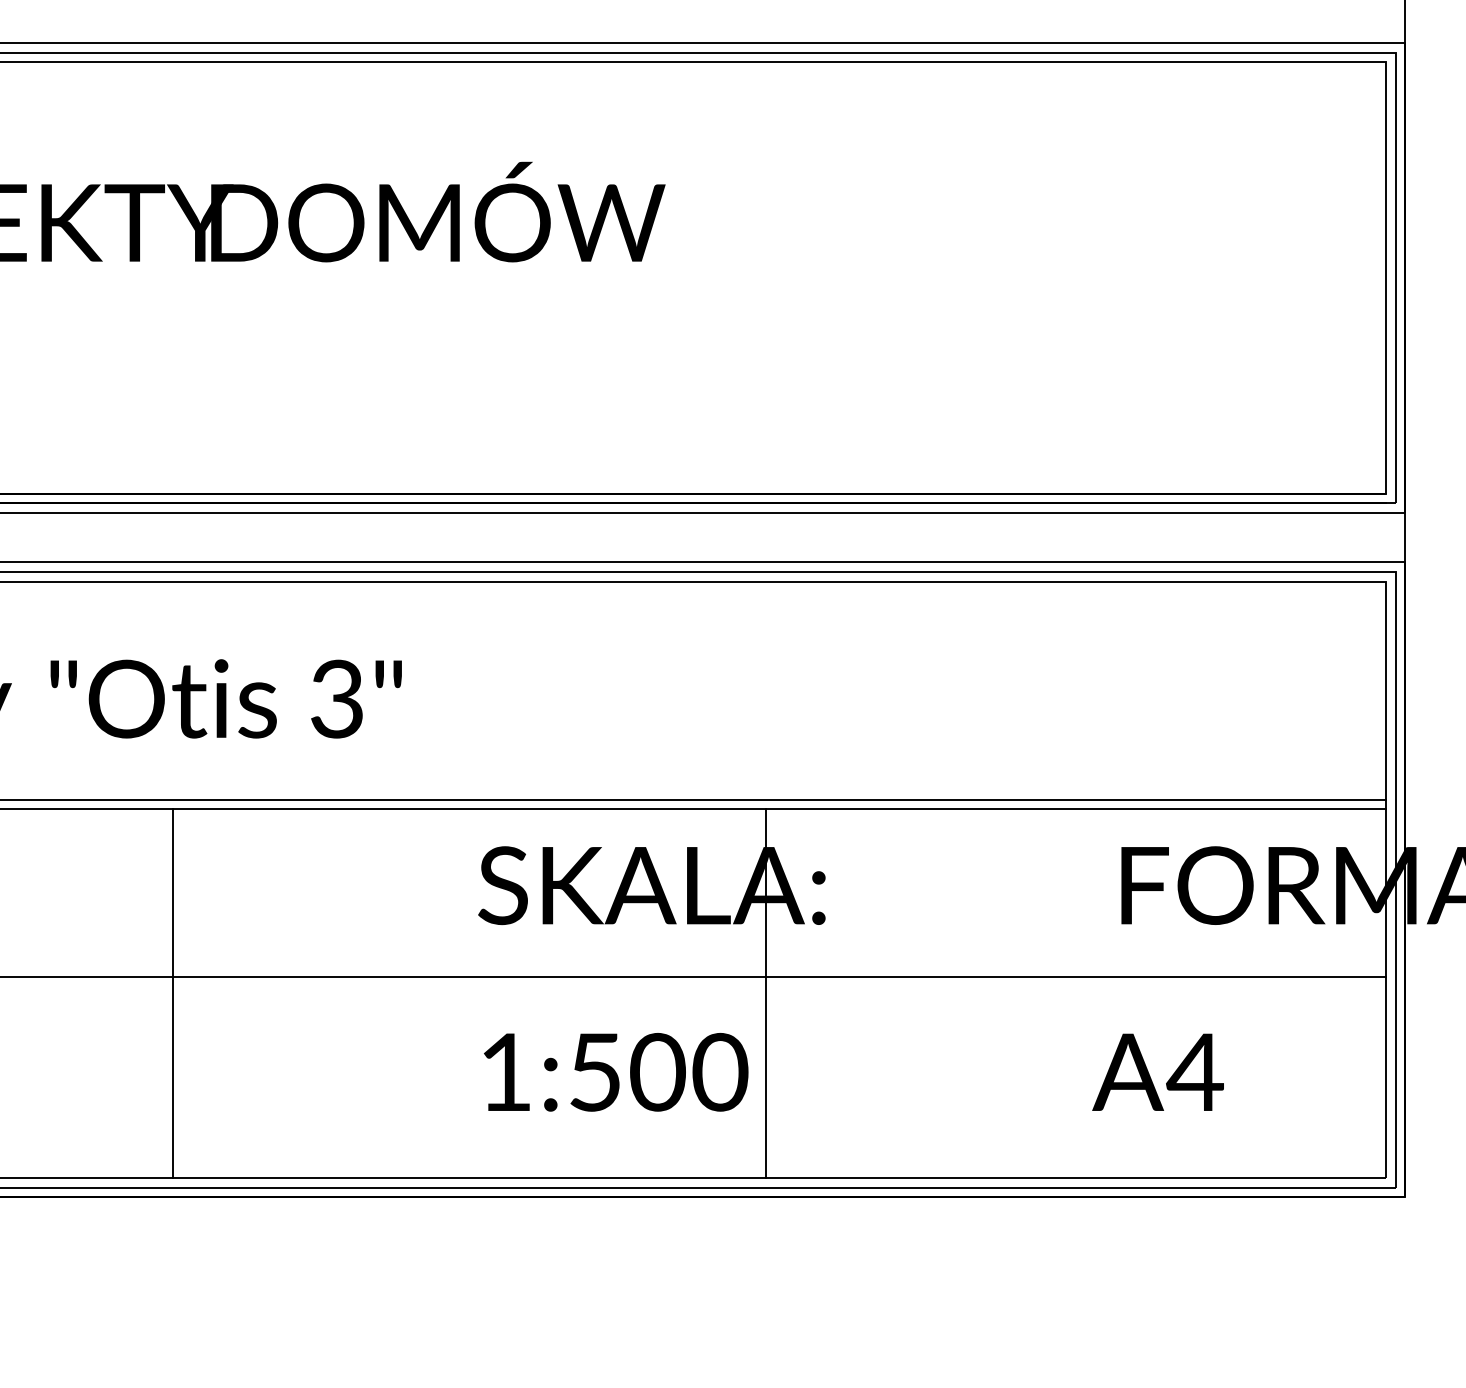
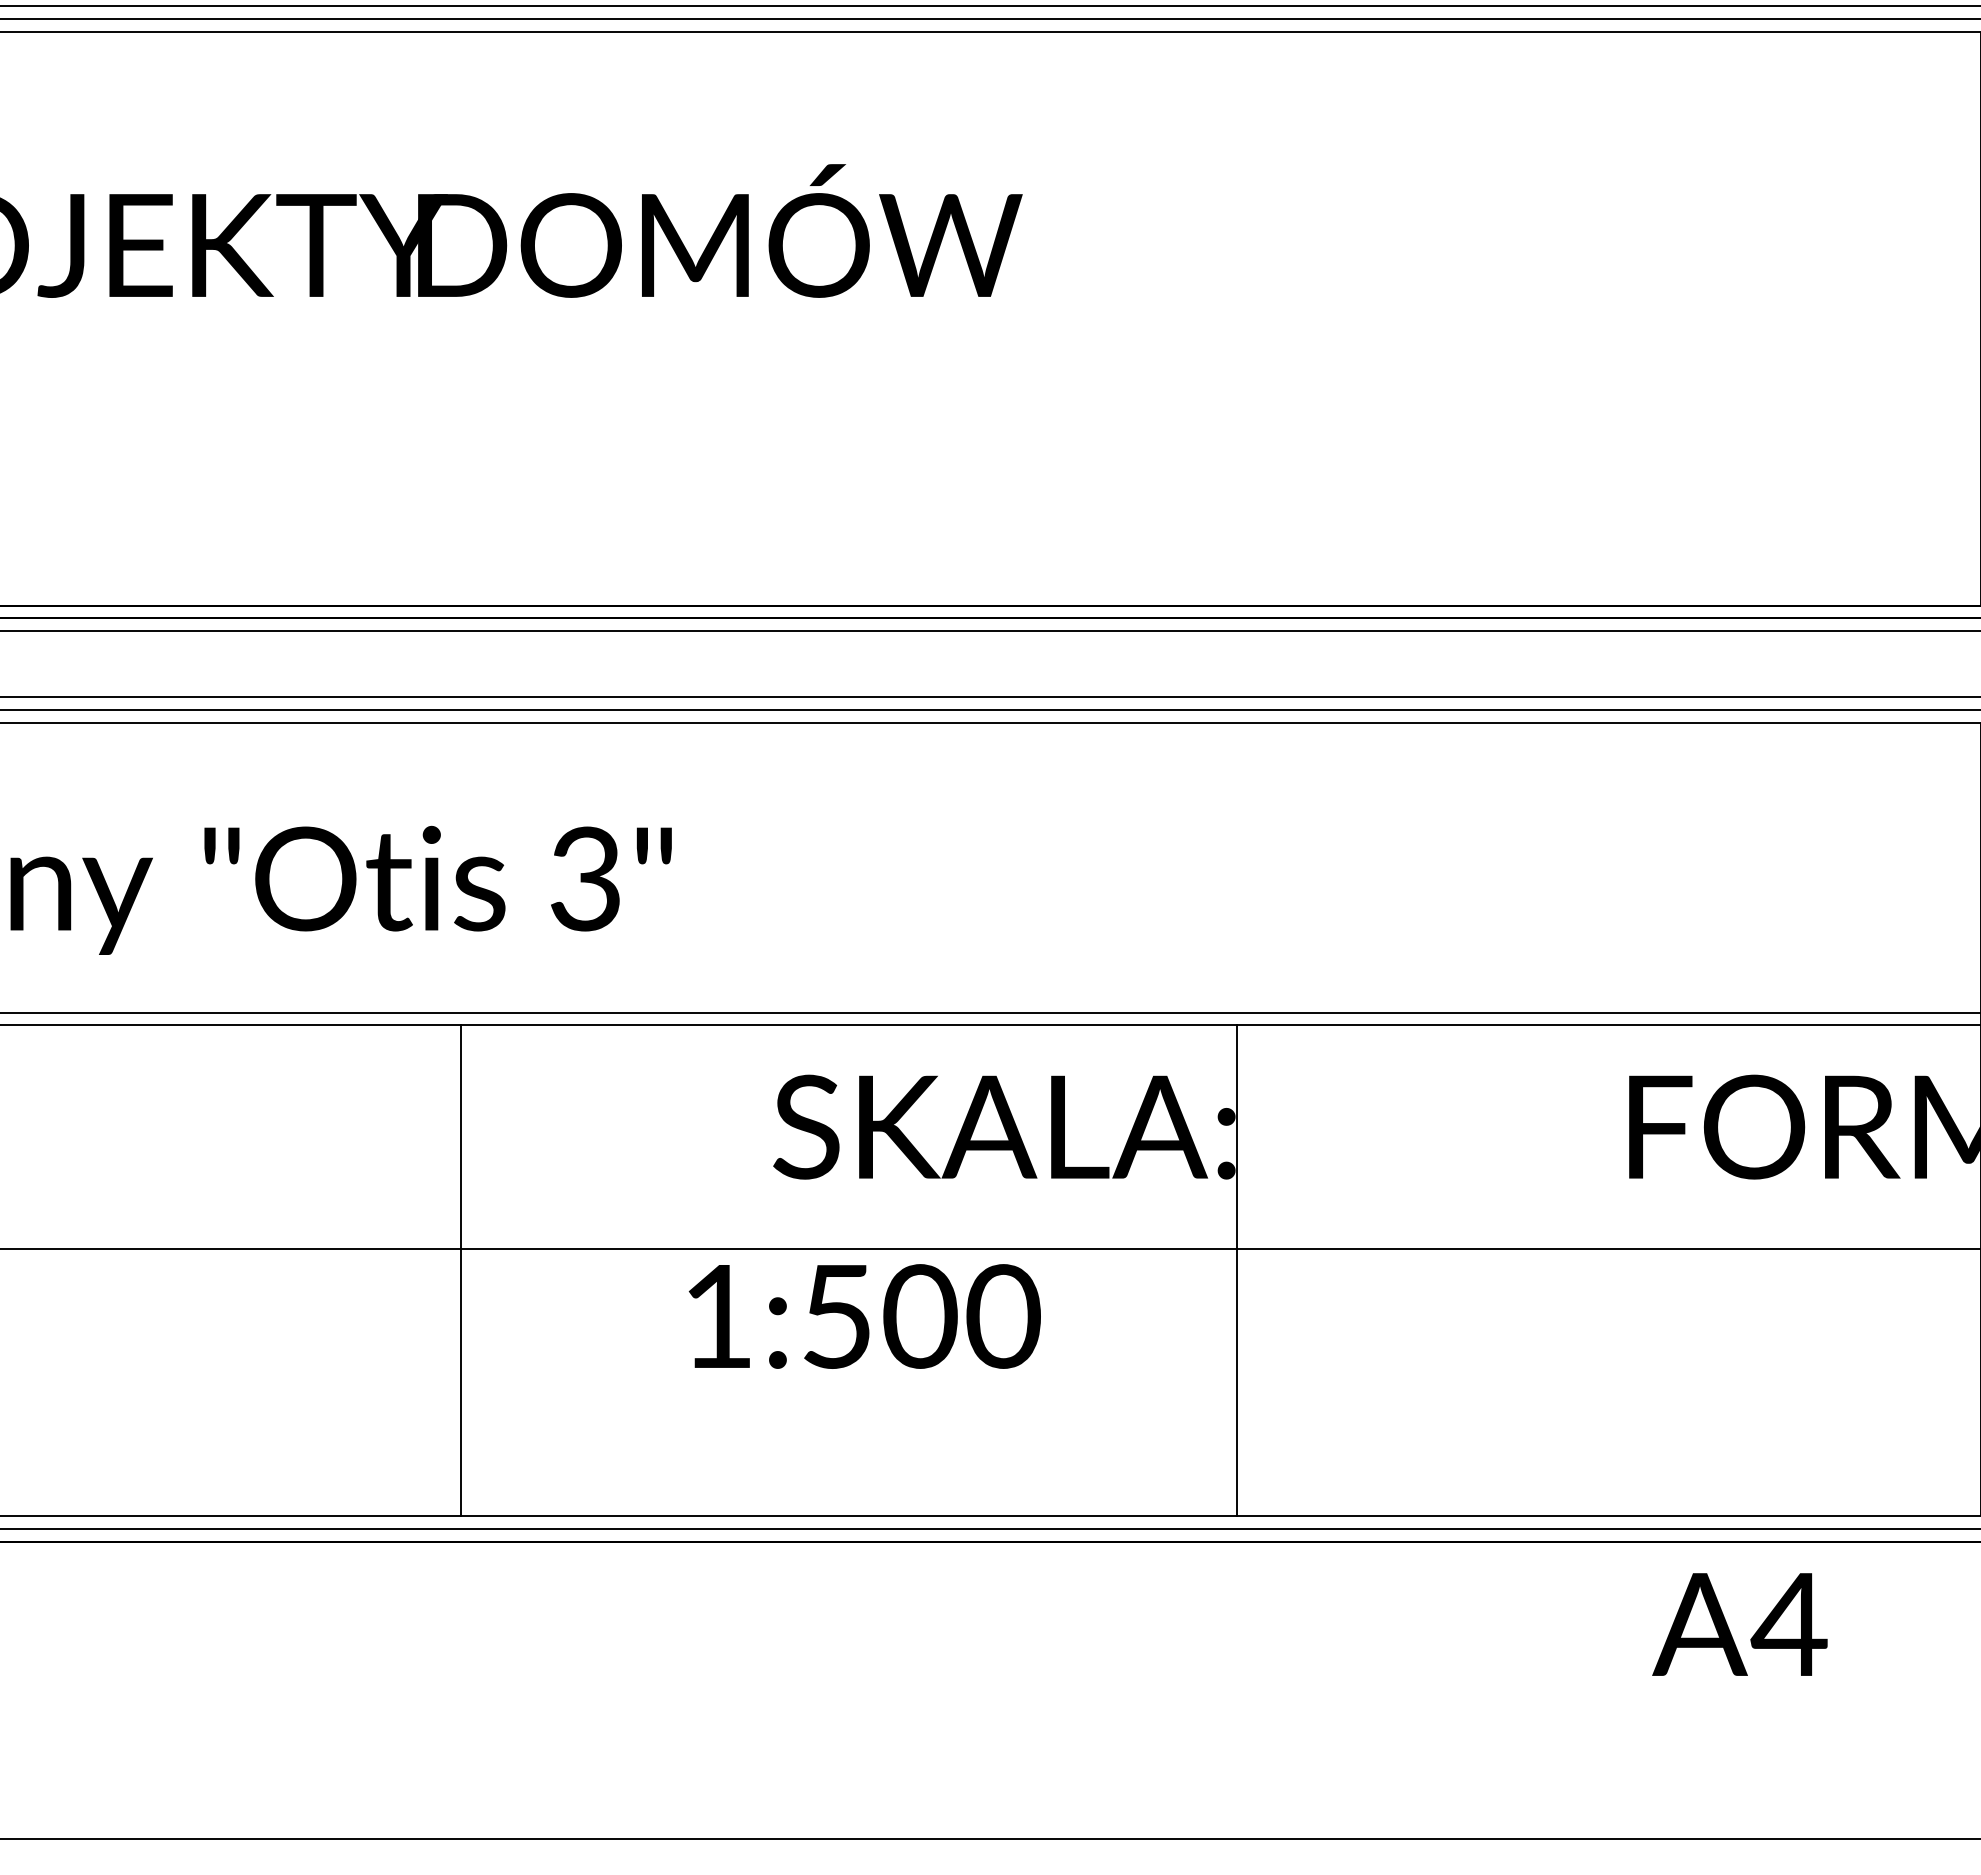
line: (173, 993) -> (461, 1270), moved
line: (766, 993) -> (1236, 1270), moved
text: (615, 1072) -> (864, 1316), moved
text: (1157, 1072) -> (1739, 1624), moved

